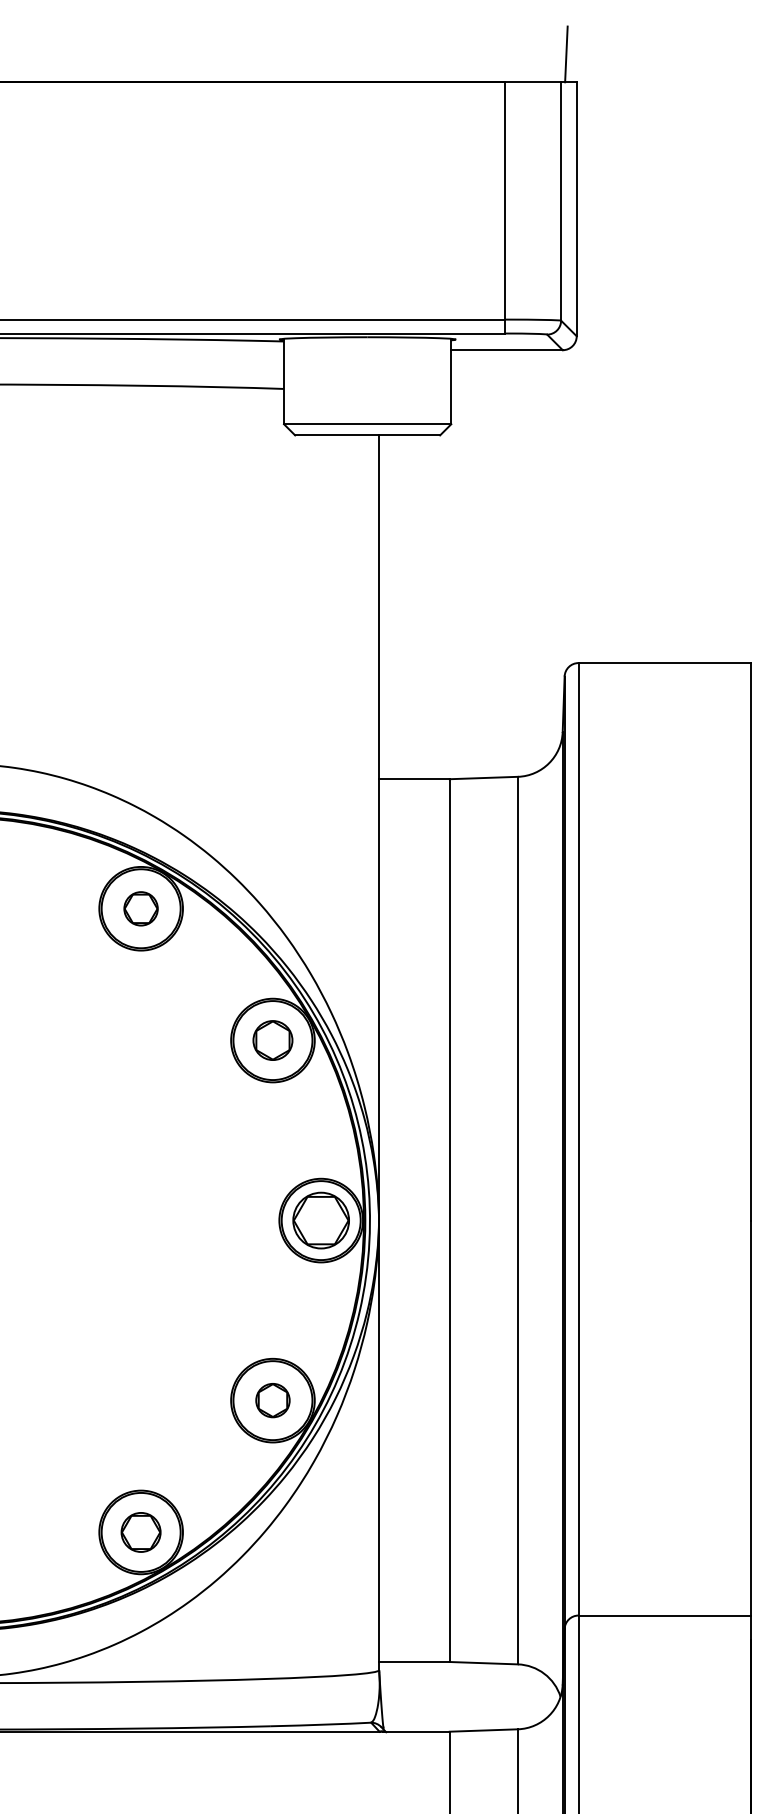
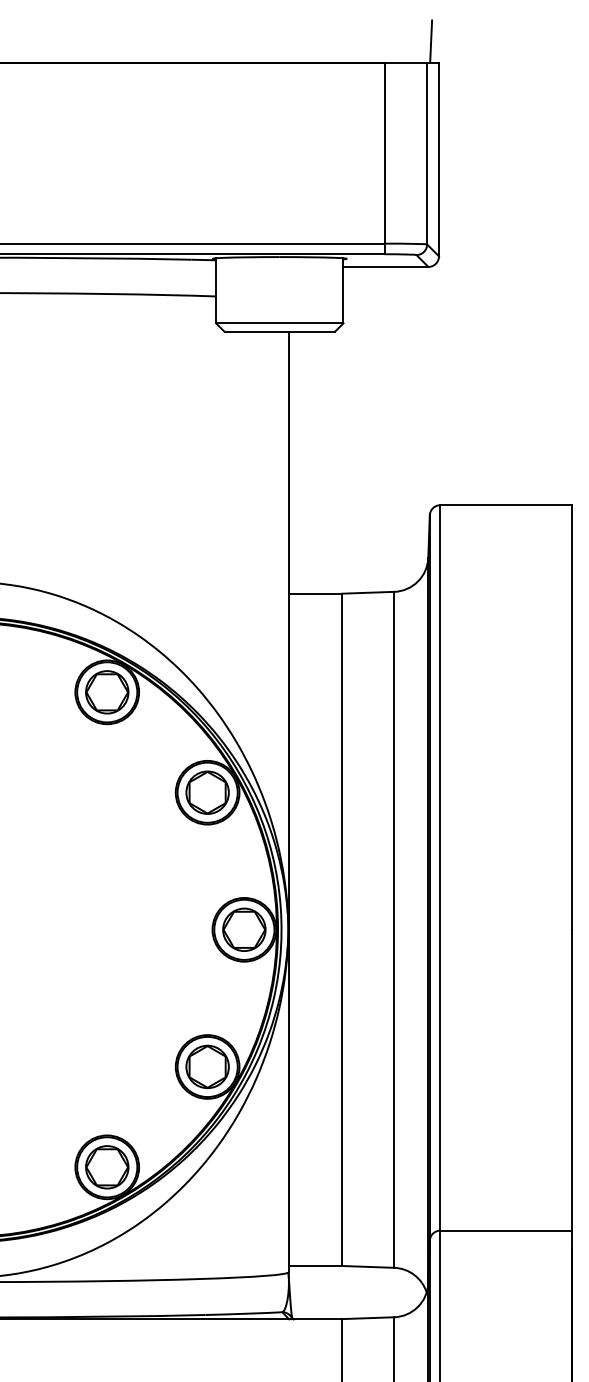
part: (140, 908) -> (106, 692), size x1.67
part: (272, 1040) -> (207, 792), size x1.43
part: (272, 1400) -> (207, 1066), size x1.67
part: (140, 1532) -> (106, 1167), size x1.43

